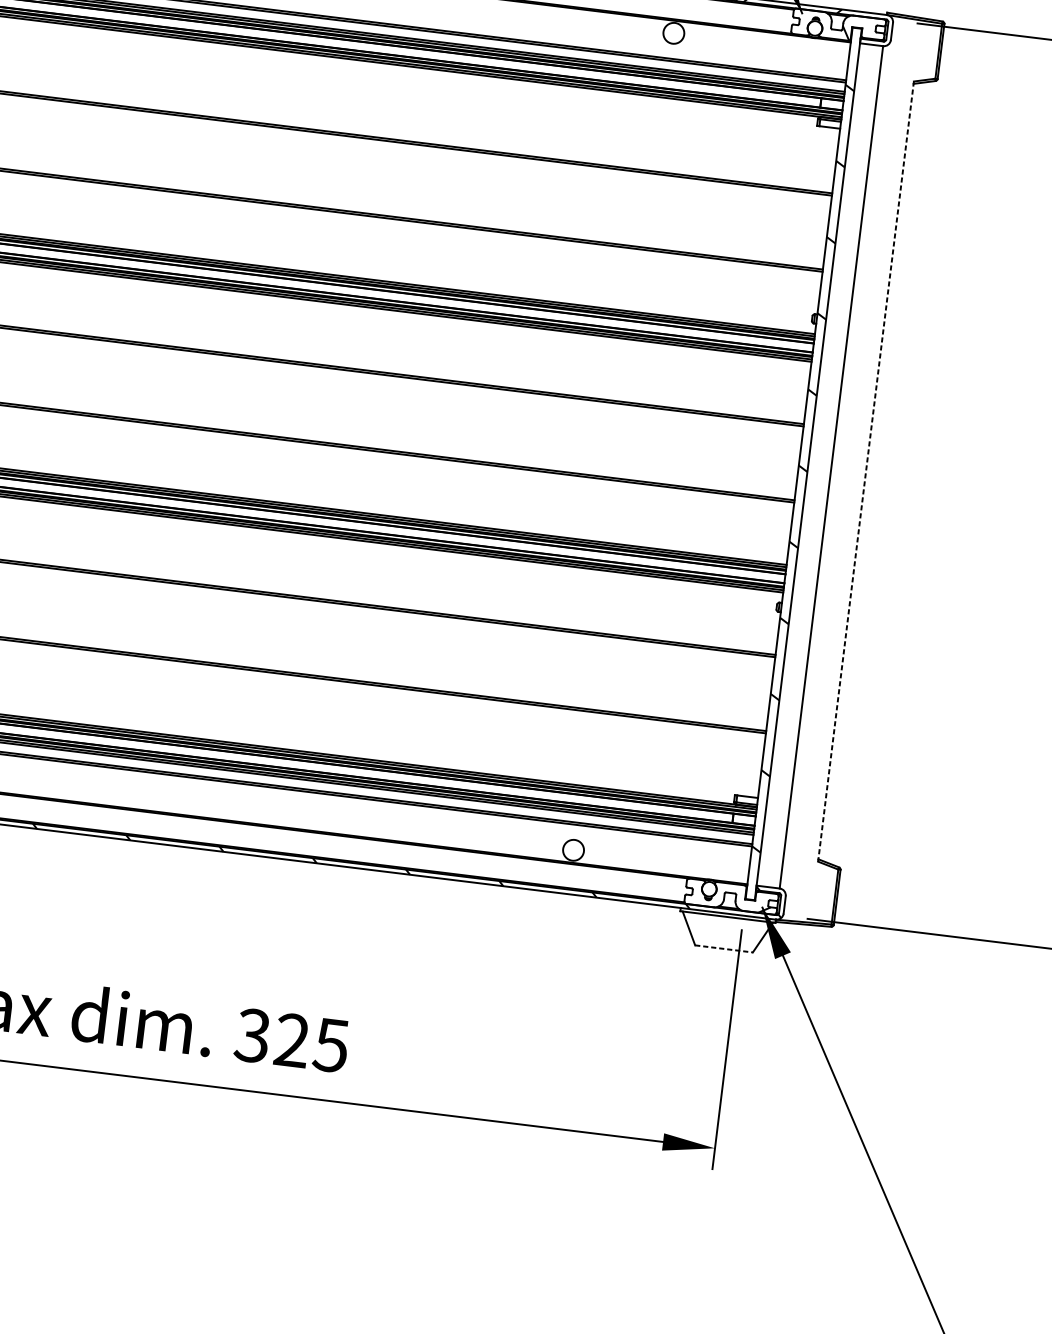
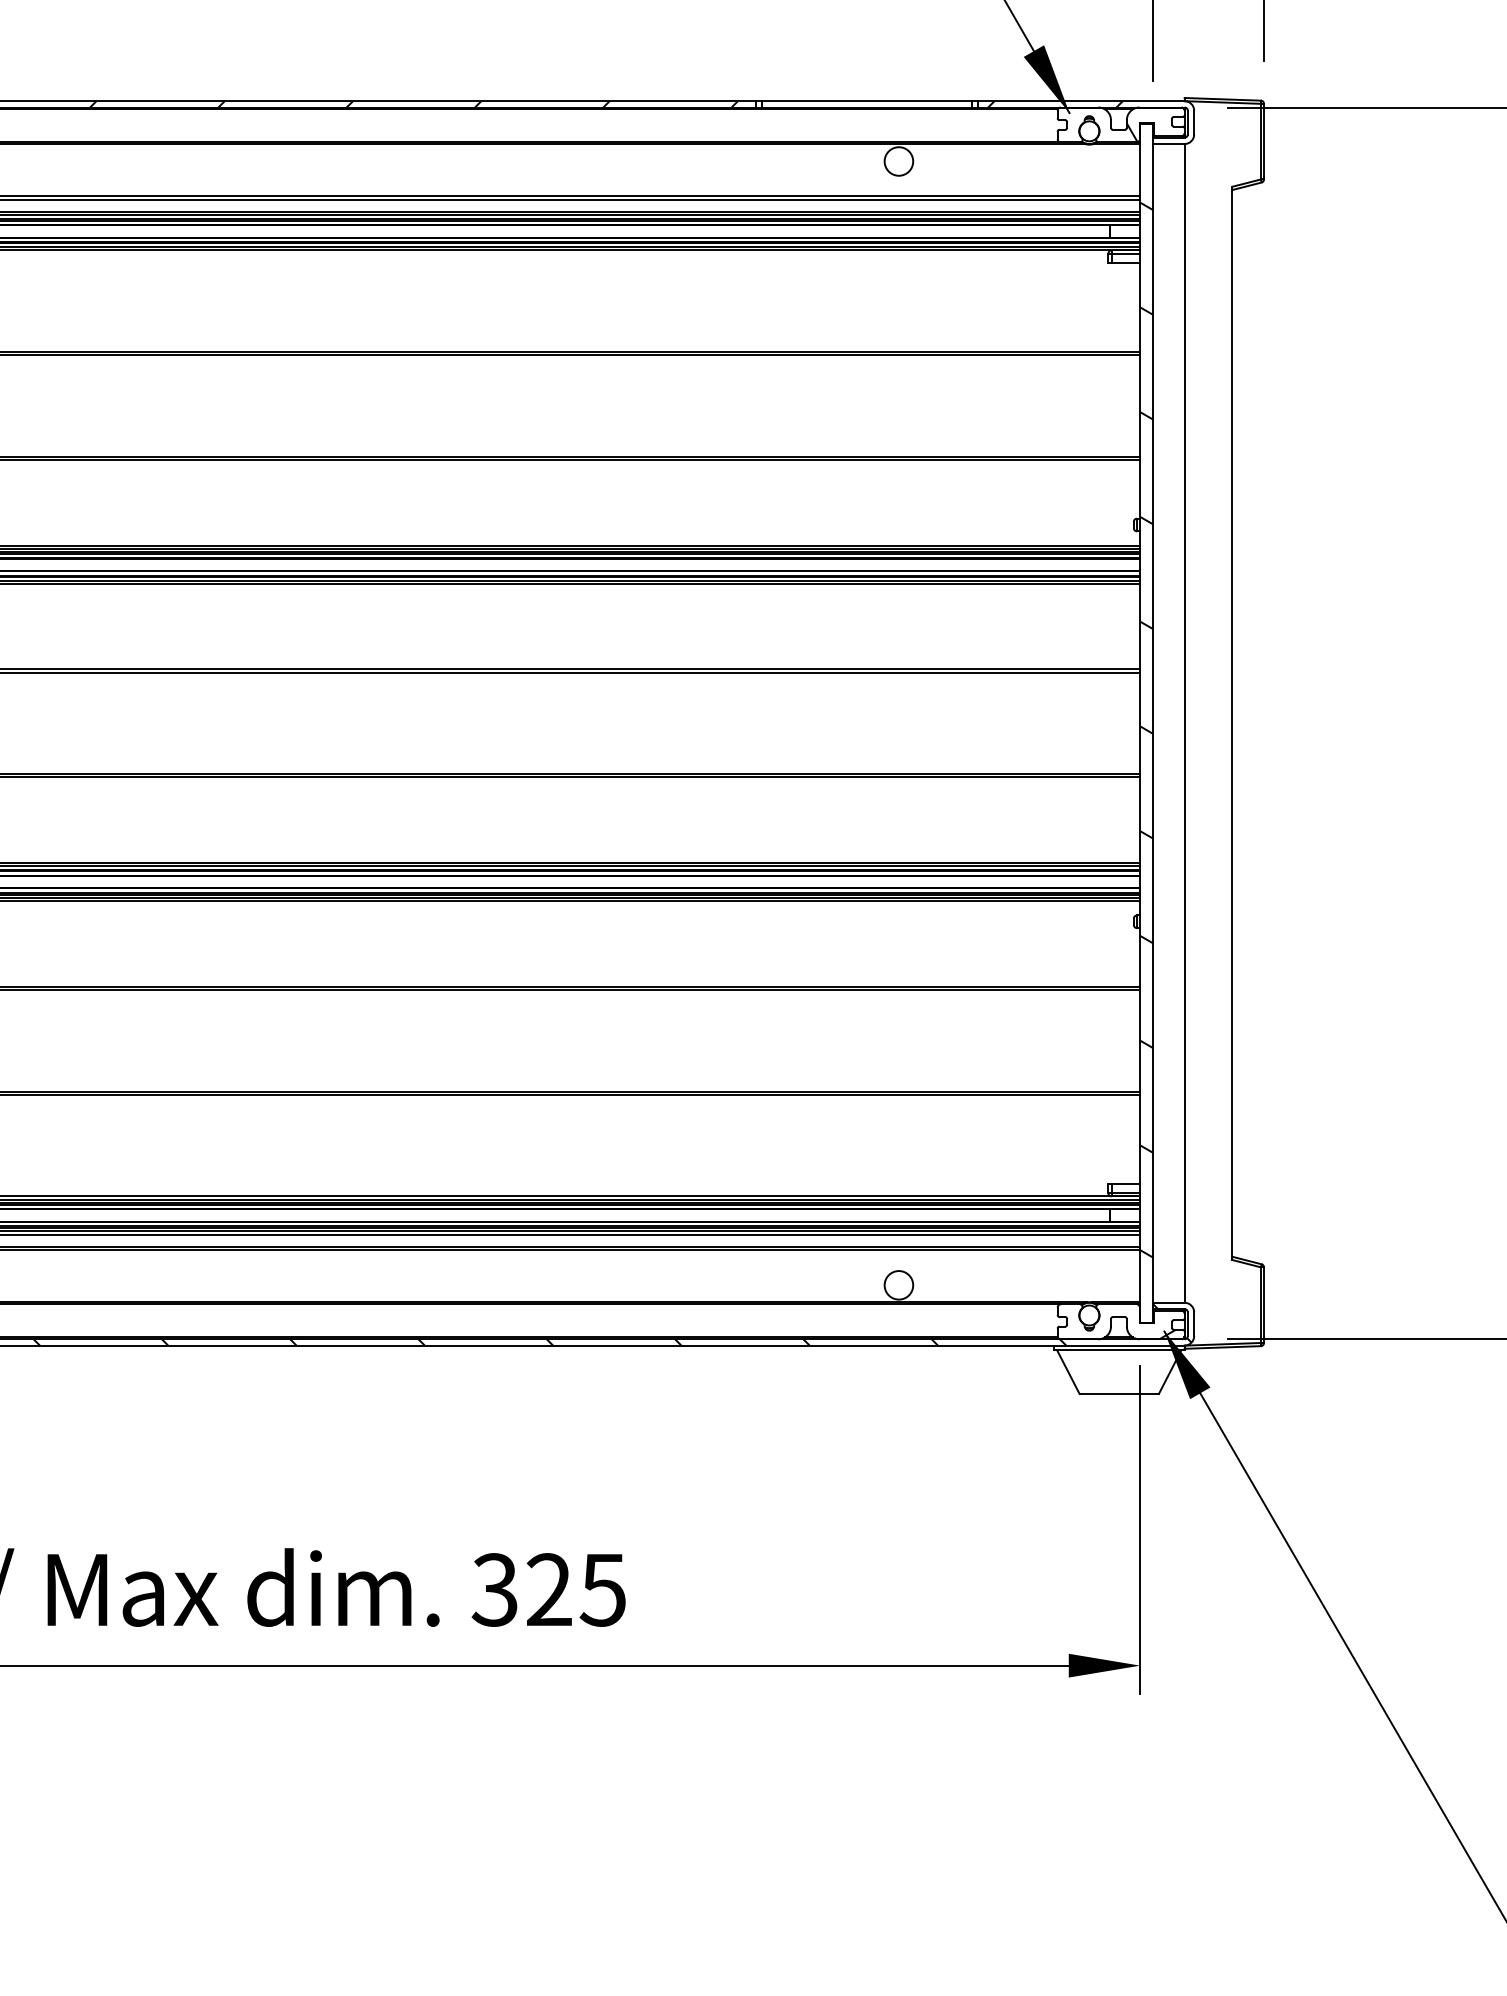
line: (866, 471) -> (1232, 723), dashed -> solid
line: (724, 948) -> (1119, 1393), dashed -> solid

